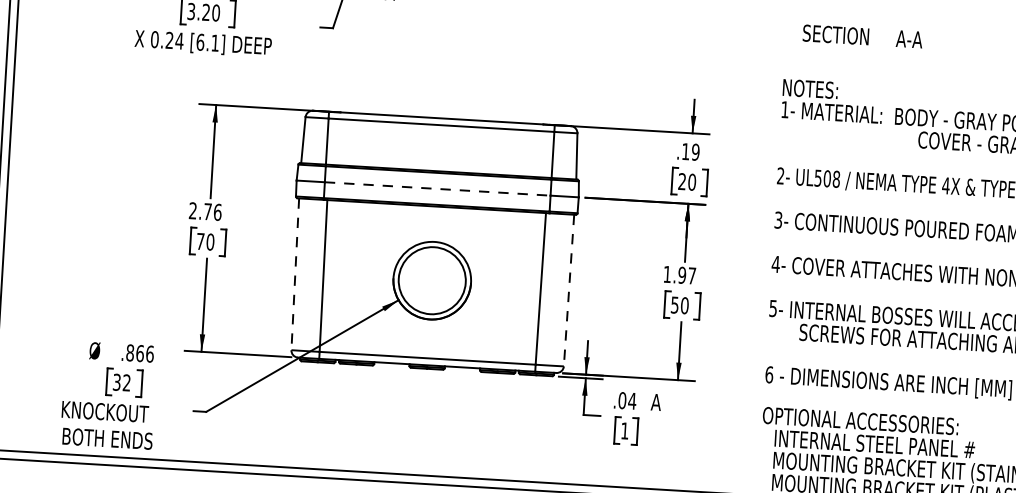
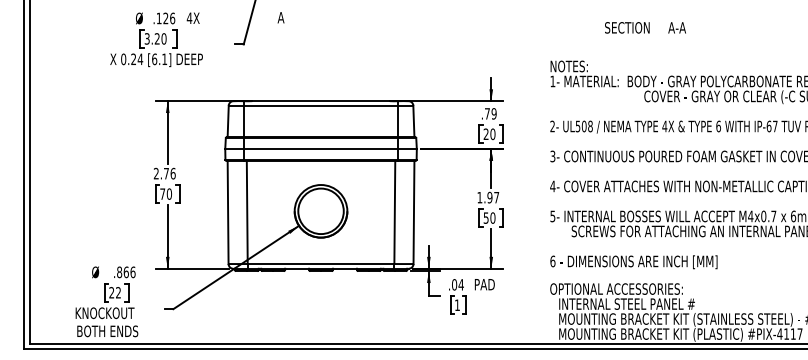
text: (862, 36) -> (645, 27), moved
text: (685, 151) -> (487, 113), .19 -> .79
line: (438, 189) -> (321, 149), dashed -> solid
line: (295, 274) -> (228, 212), dashed -> solid
line: (568, 290) -> (413, 212), dashed -> solid
text: (116, 383) -> (111, 293), 32 -> 22
text: (666, 402) -> (484, 284), A -> PAD

